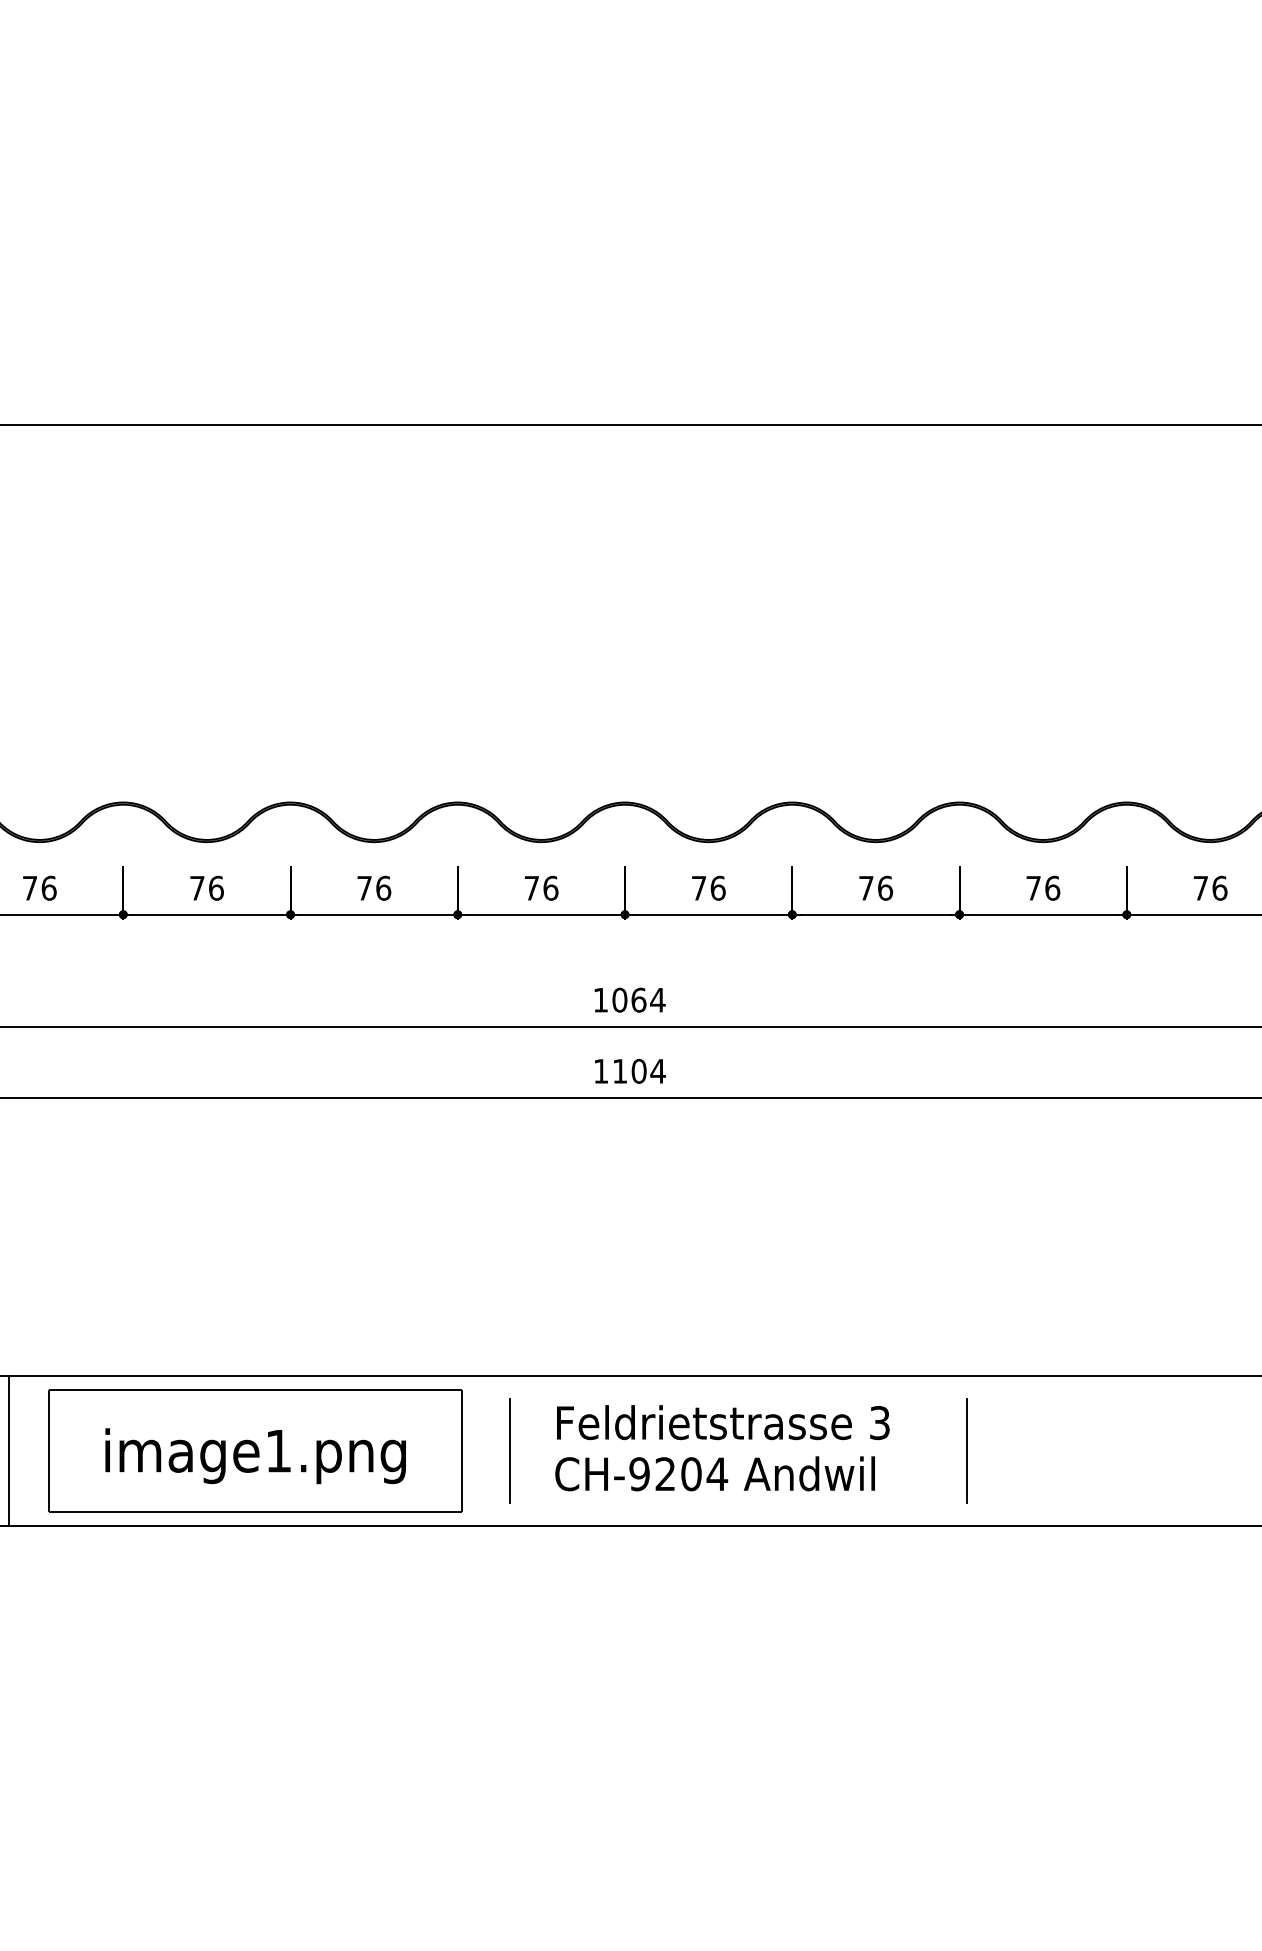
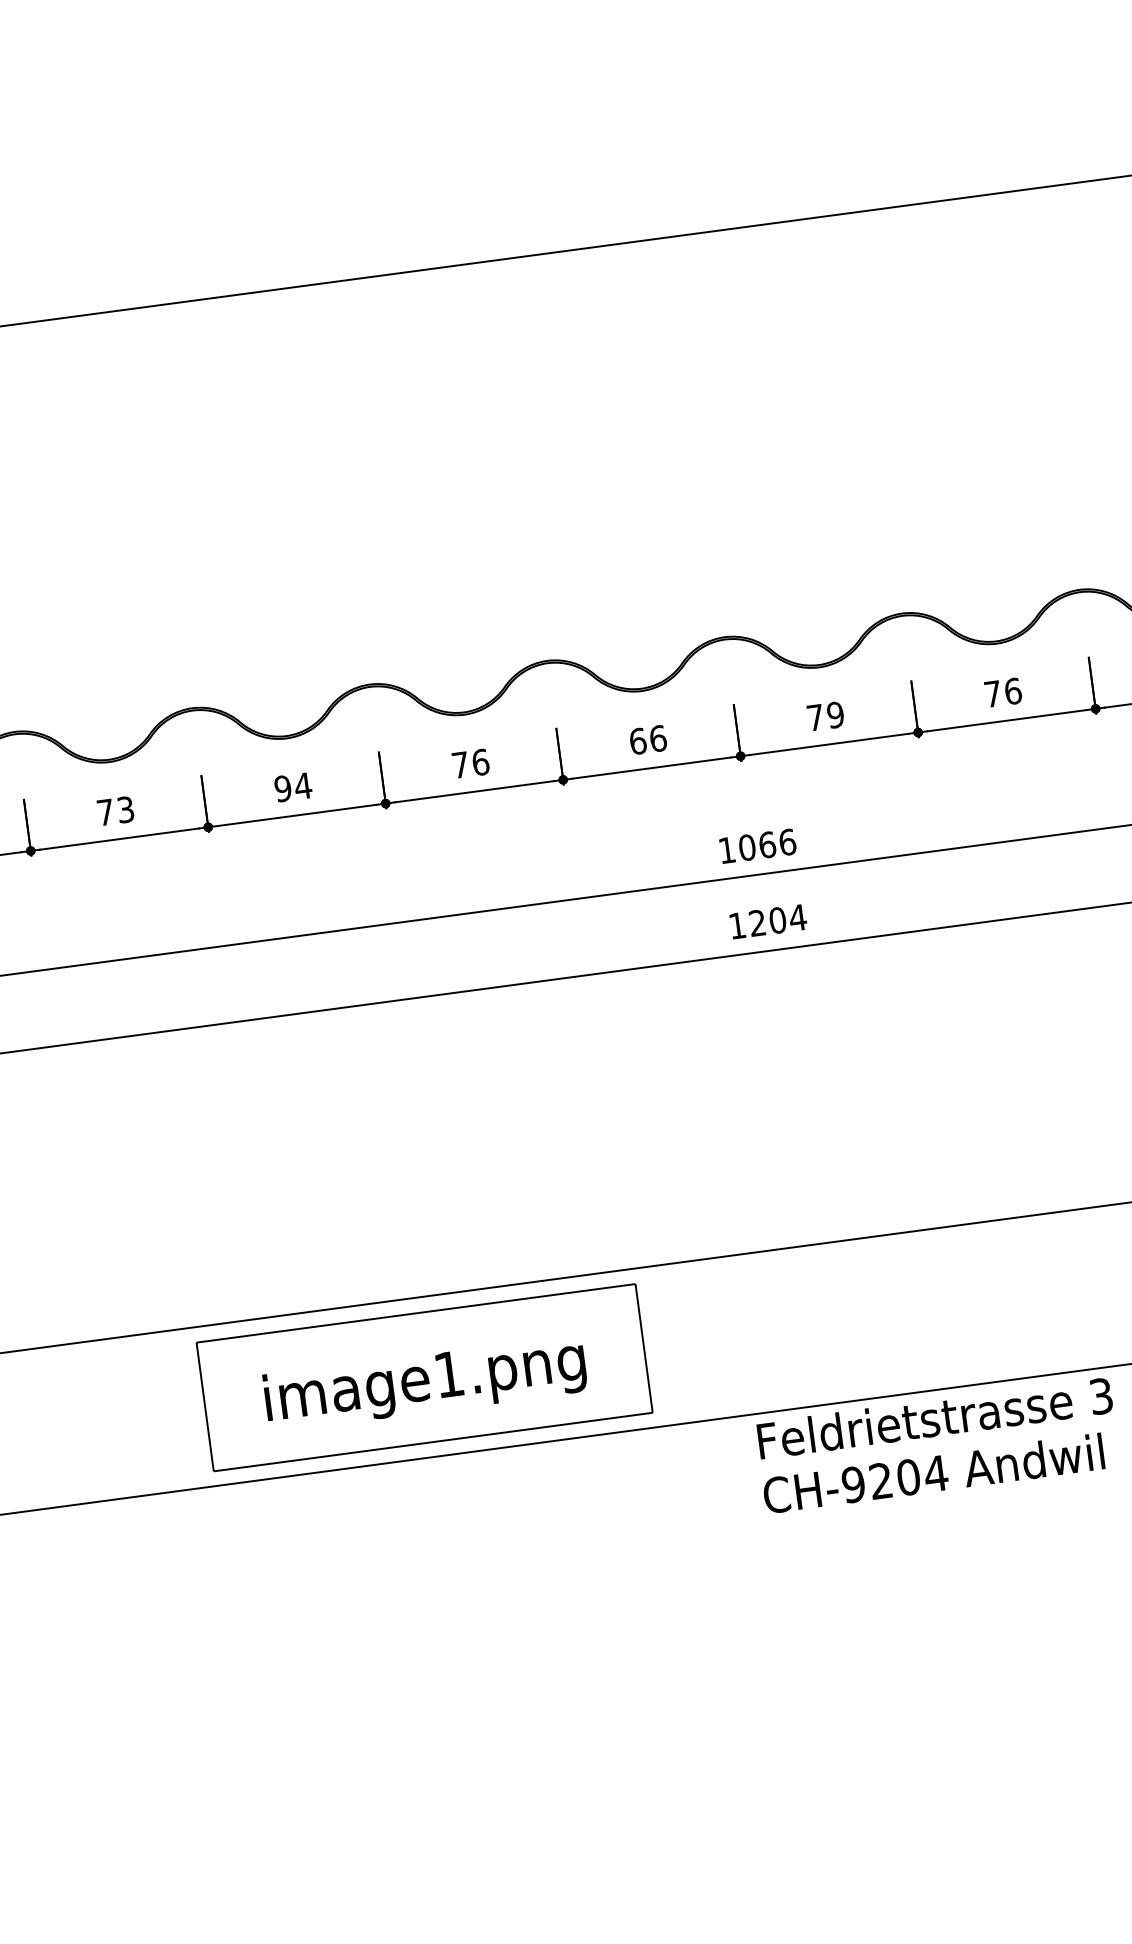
text: (48, 887) -> (125, 808), 76 -> 73
text: (206, 887) -> (292, 786), 76 -> 94
text: (531, 887) -> (637, 740), 76 -> 66
text: (717, 887) -> (834, 714), 76 -> 79
text: (657, 999) -> (787, 841), 1064 -> 1066
text: (619, 1070) -> (756, 922), 1104 -> 1204
text: (722, 1448) -> (937, 1445), moved
line: (8, 1450) -> (162, 1412), removed
line: (509, 1450) -> (693, 1341), removed

